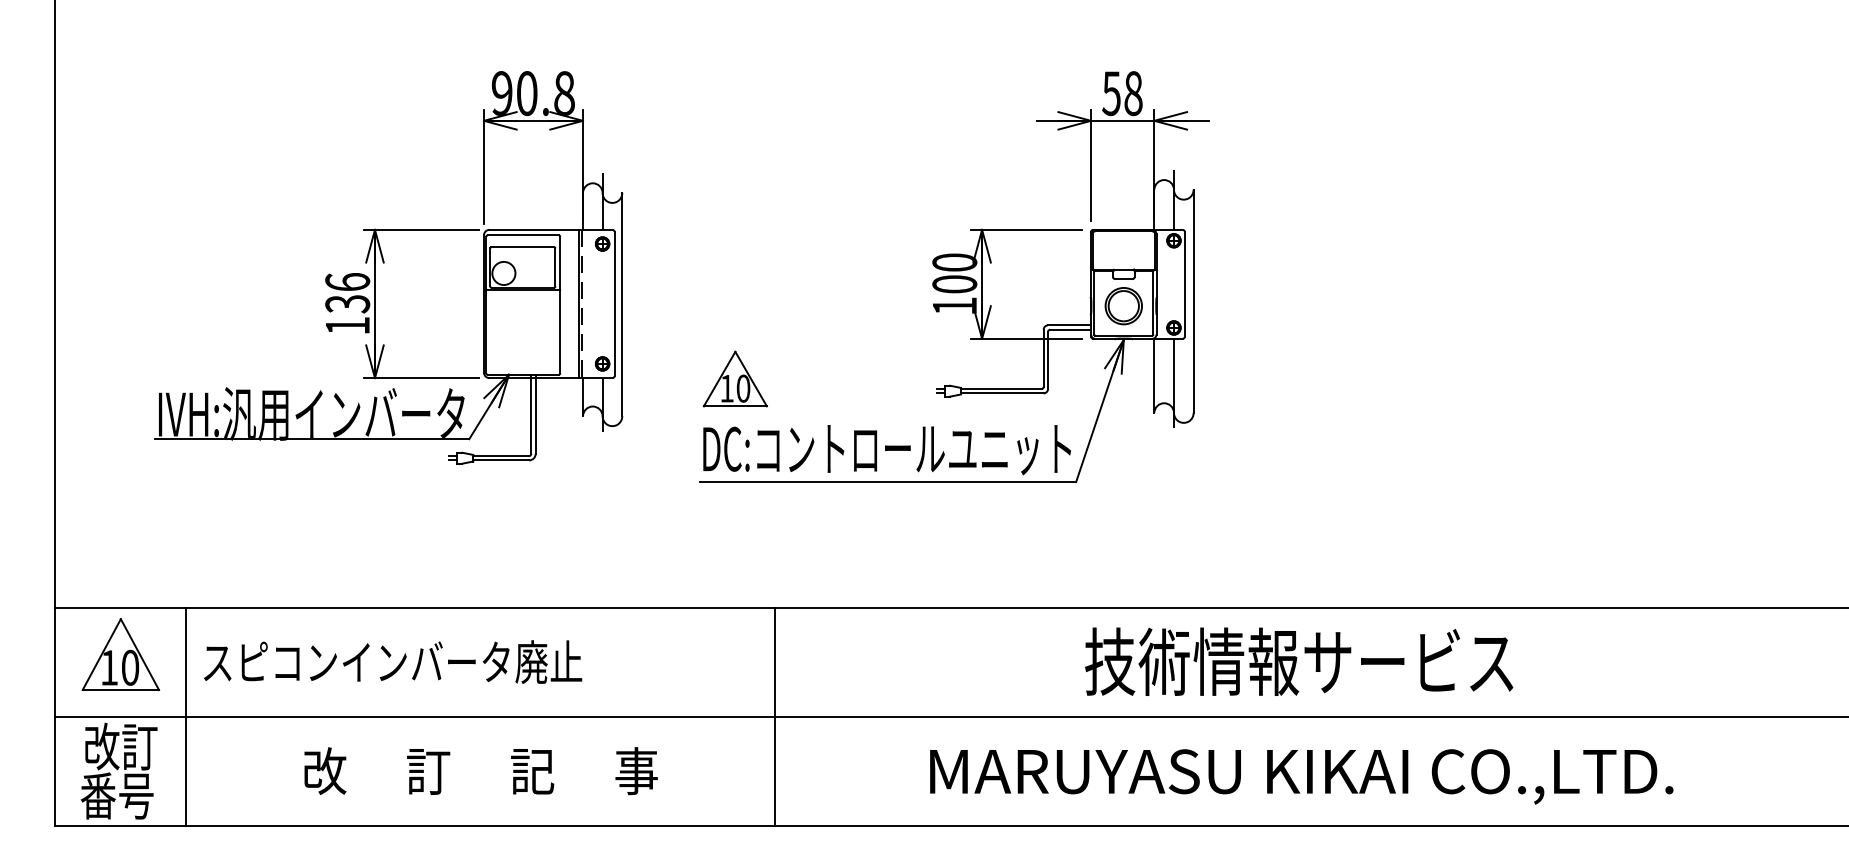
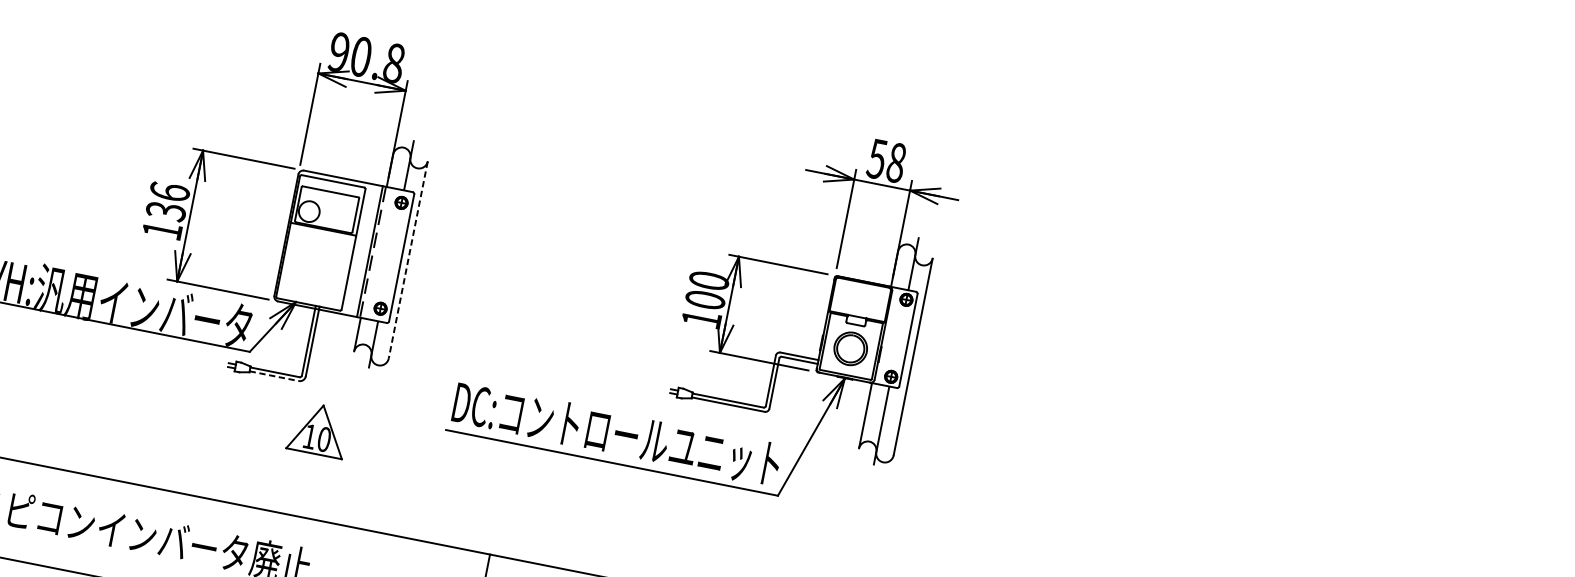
line: (622, 305) -> (408, 260), solid -> dashed
part: (734, 378) -> (318, 428), moved
line: (501, 460) -> (274, 376), solid -> dashed

